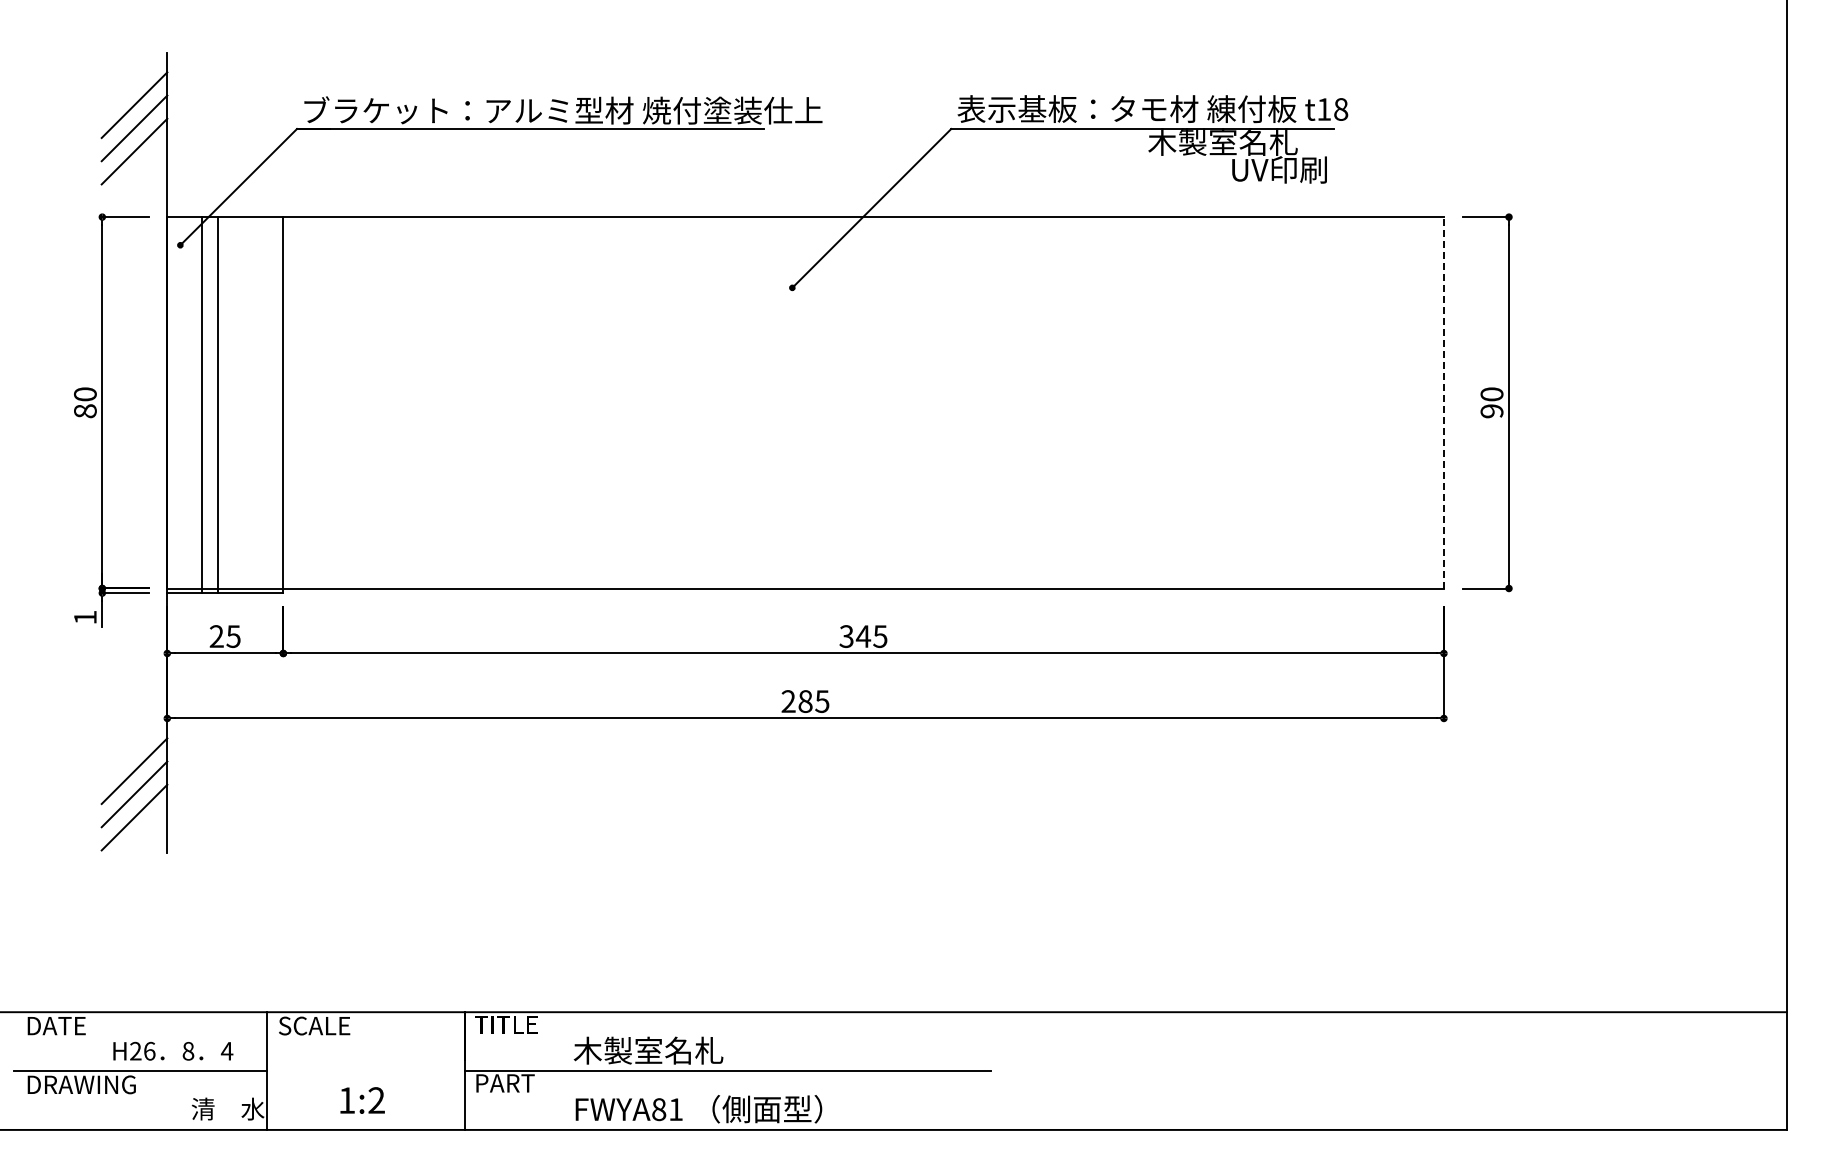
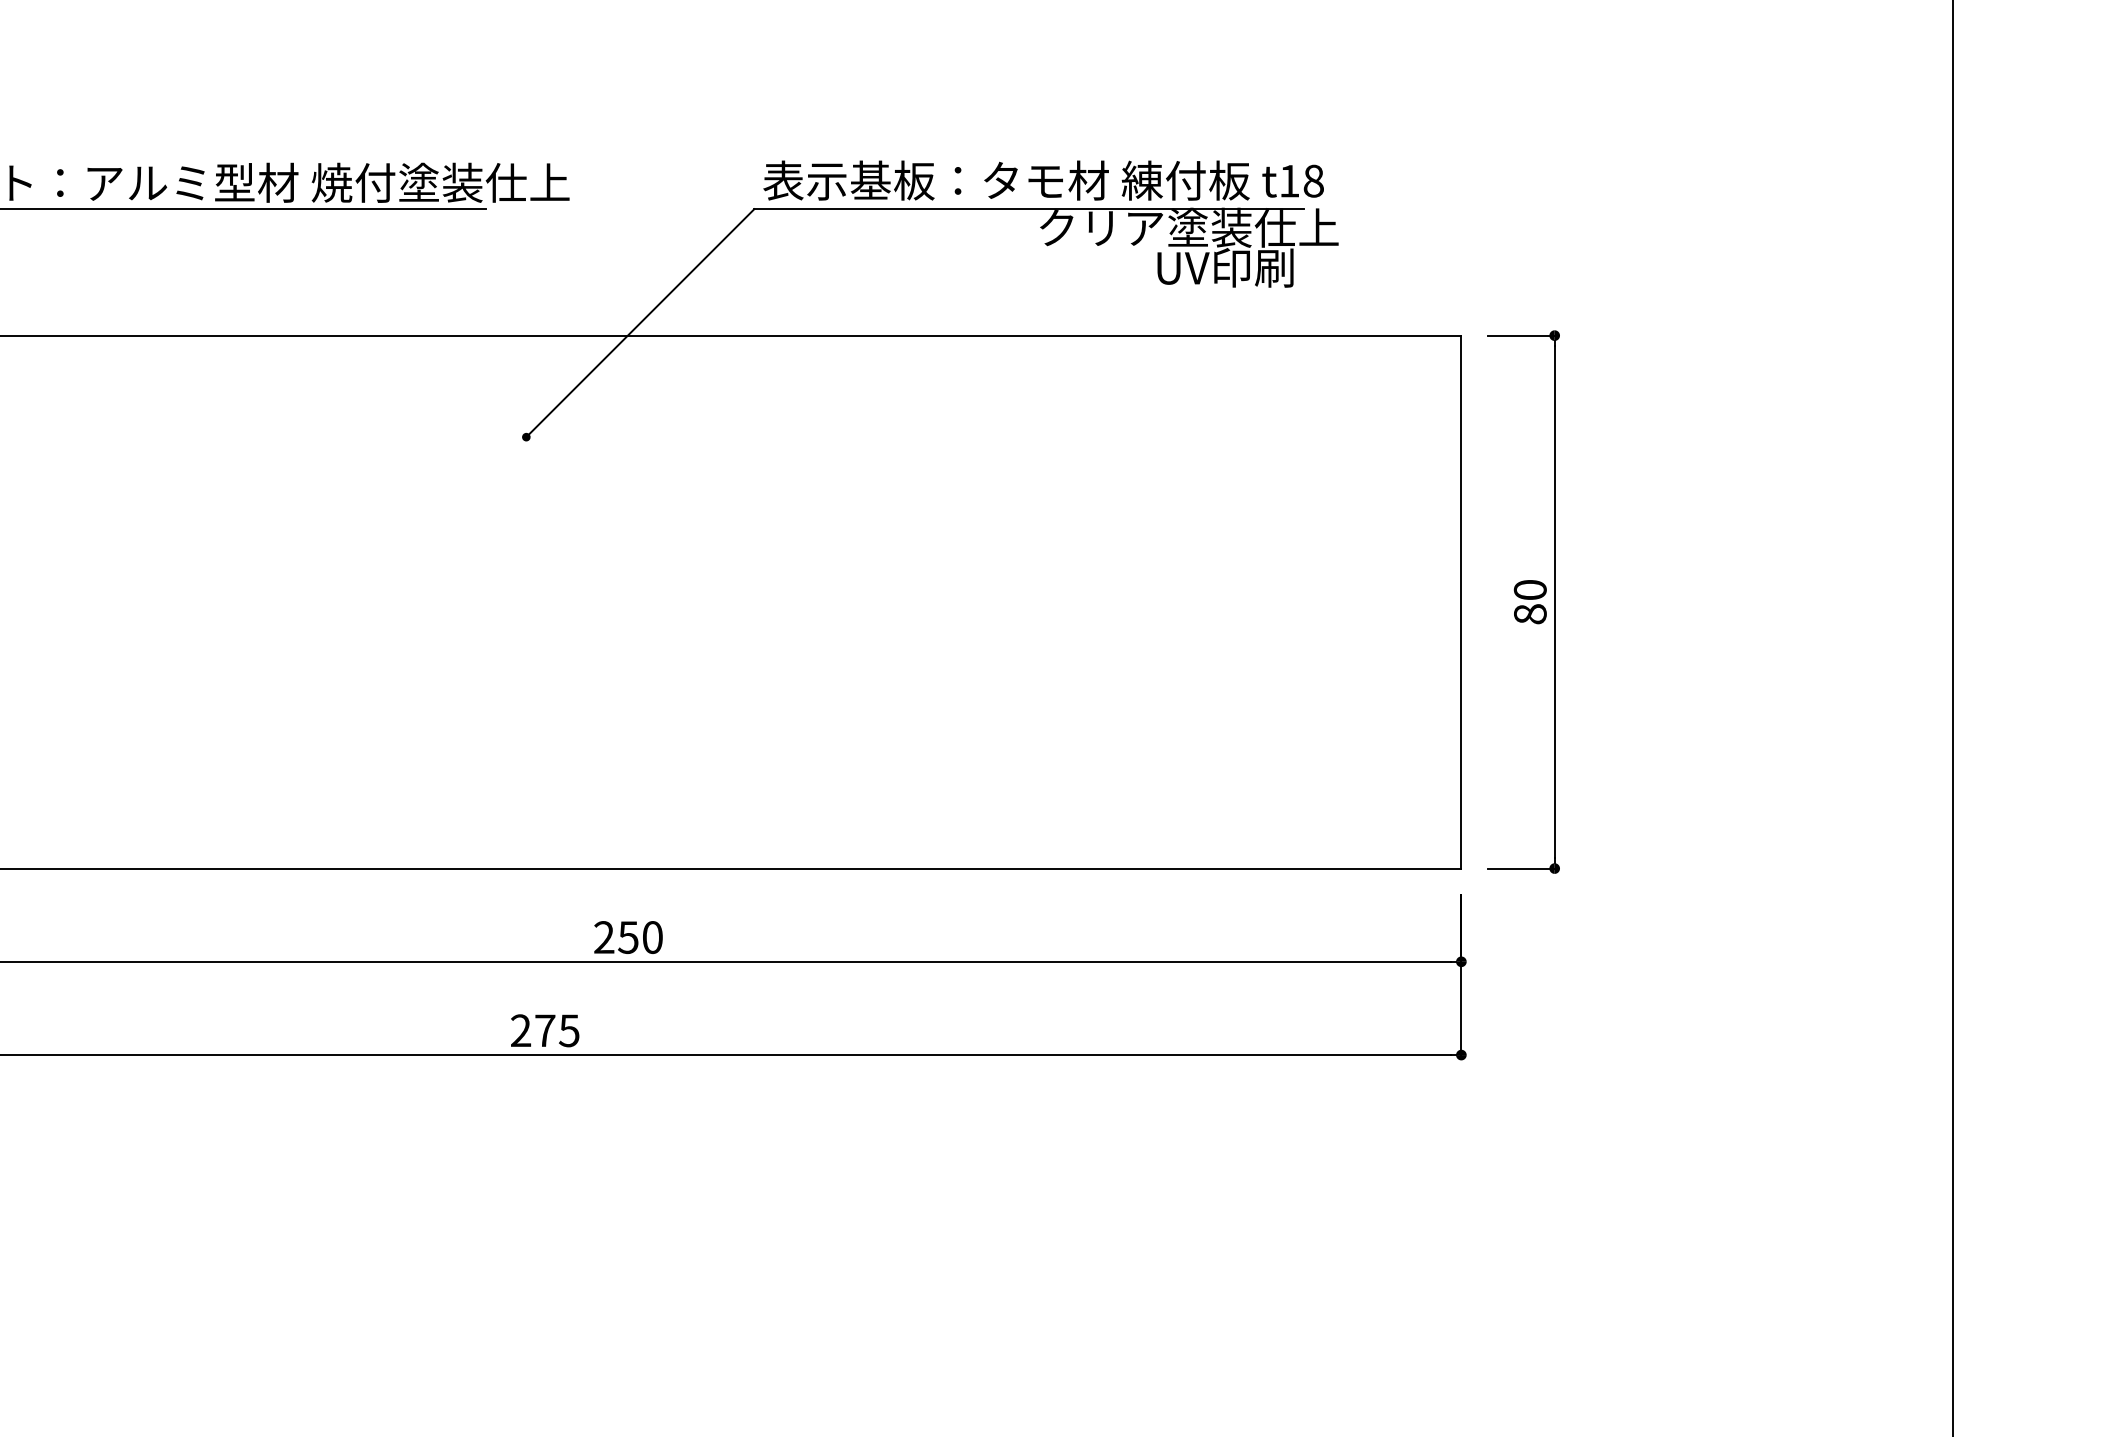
text: (1253, 141) -> (1188, 227), 木製室名札 -> クリア塗装仕上
line: (1443, 402) -> (1460, 601), dashed -> solid
text: (1491, 411) -> (1529, 614), 90 -> 80
text: (863, 636) -> (628, 937), 345 -> 250
text: (805, 701) -> (545, 1030), 285 -> 275

